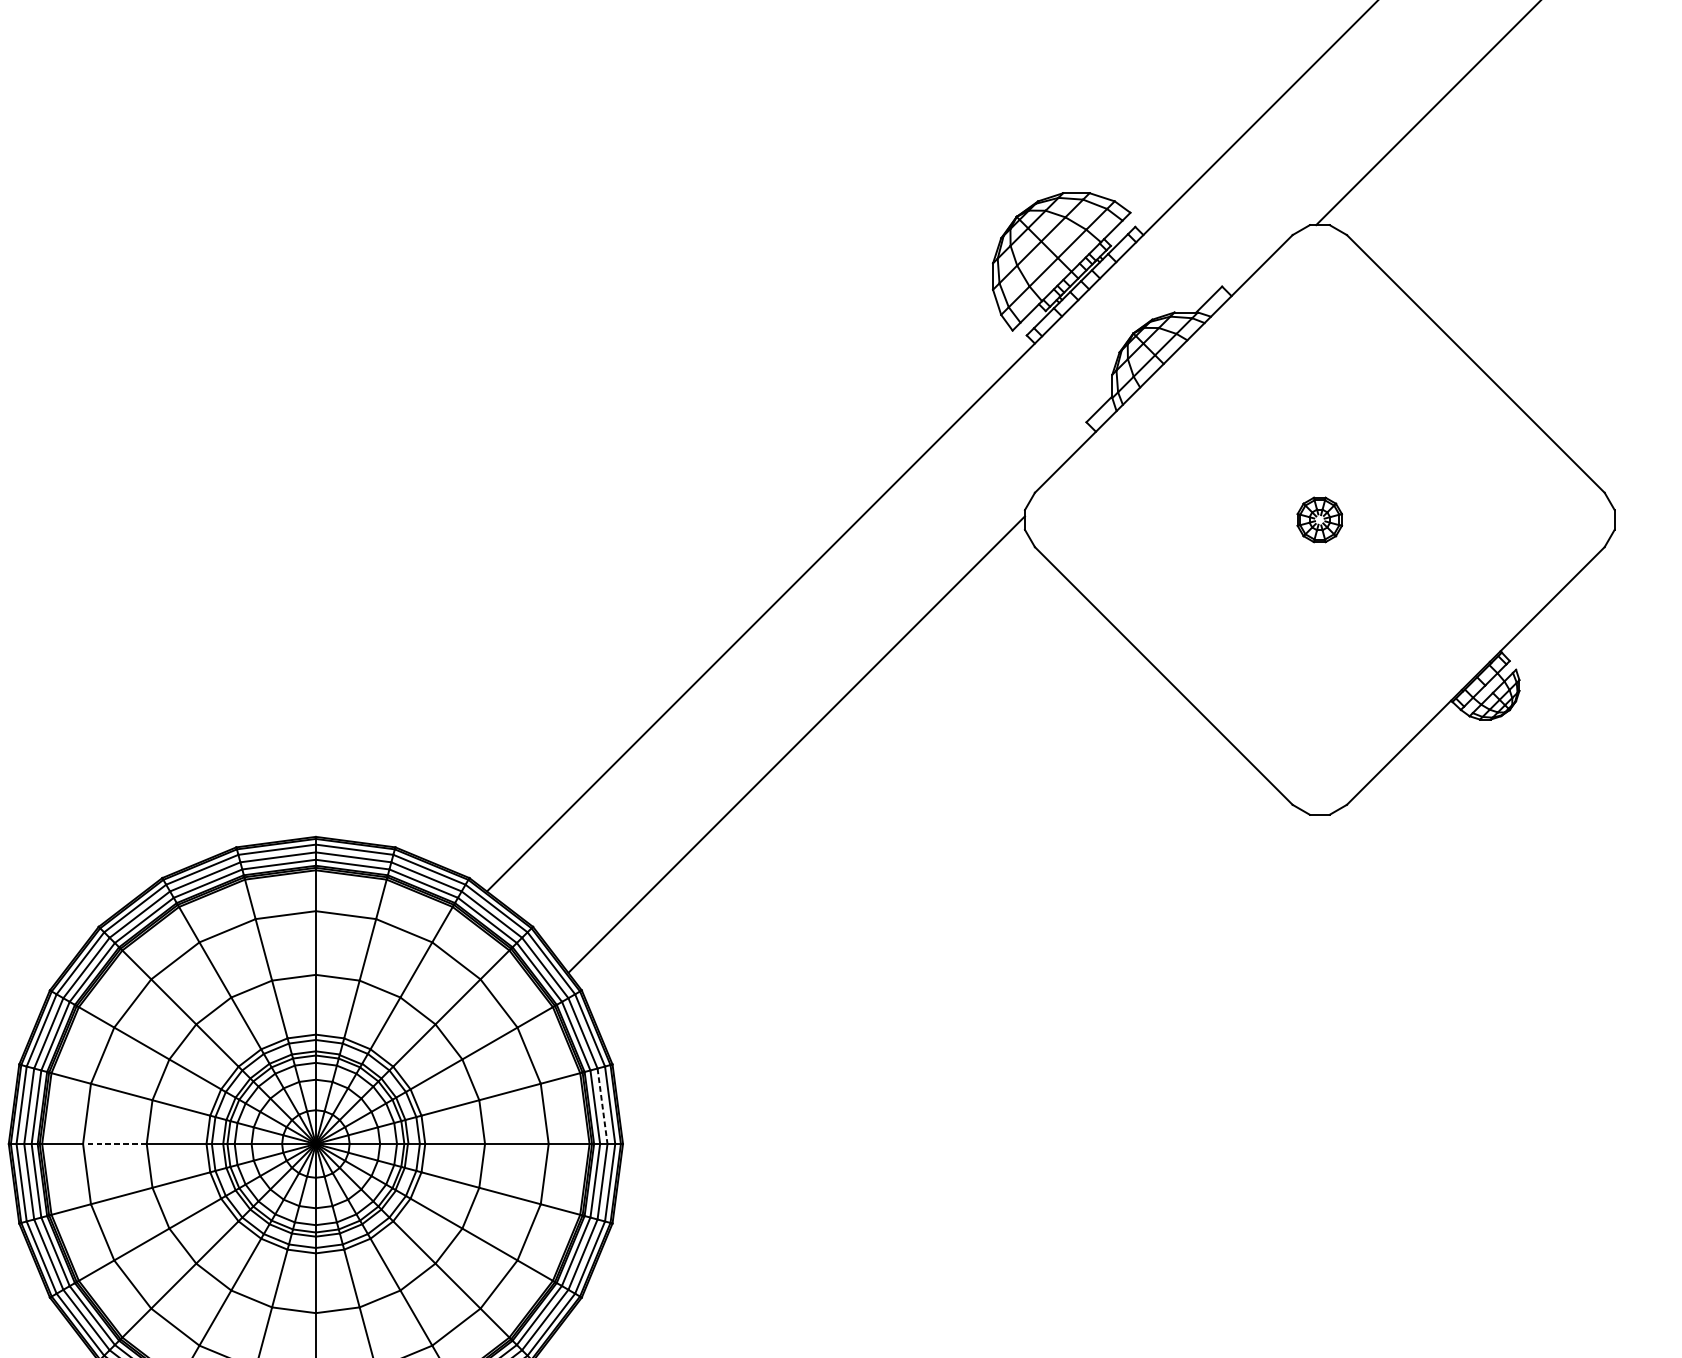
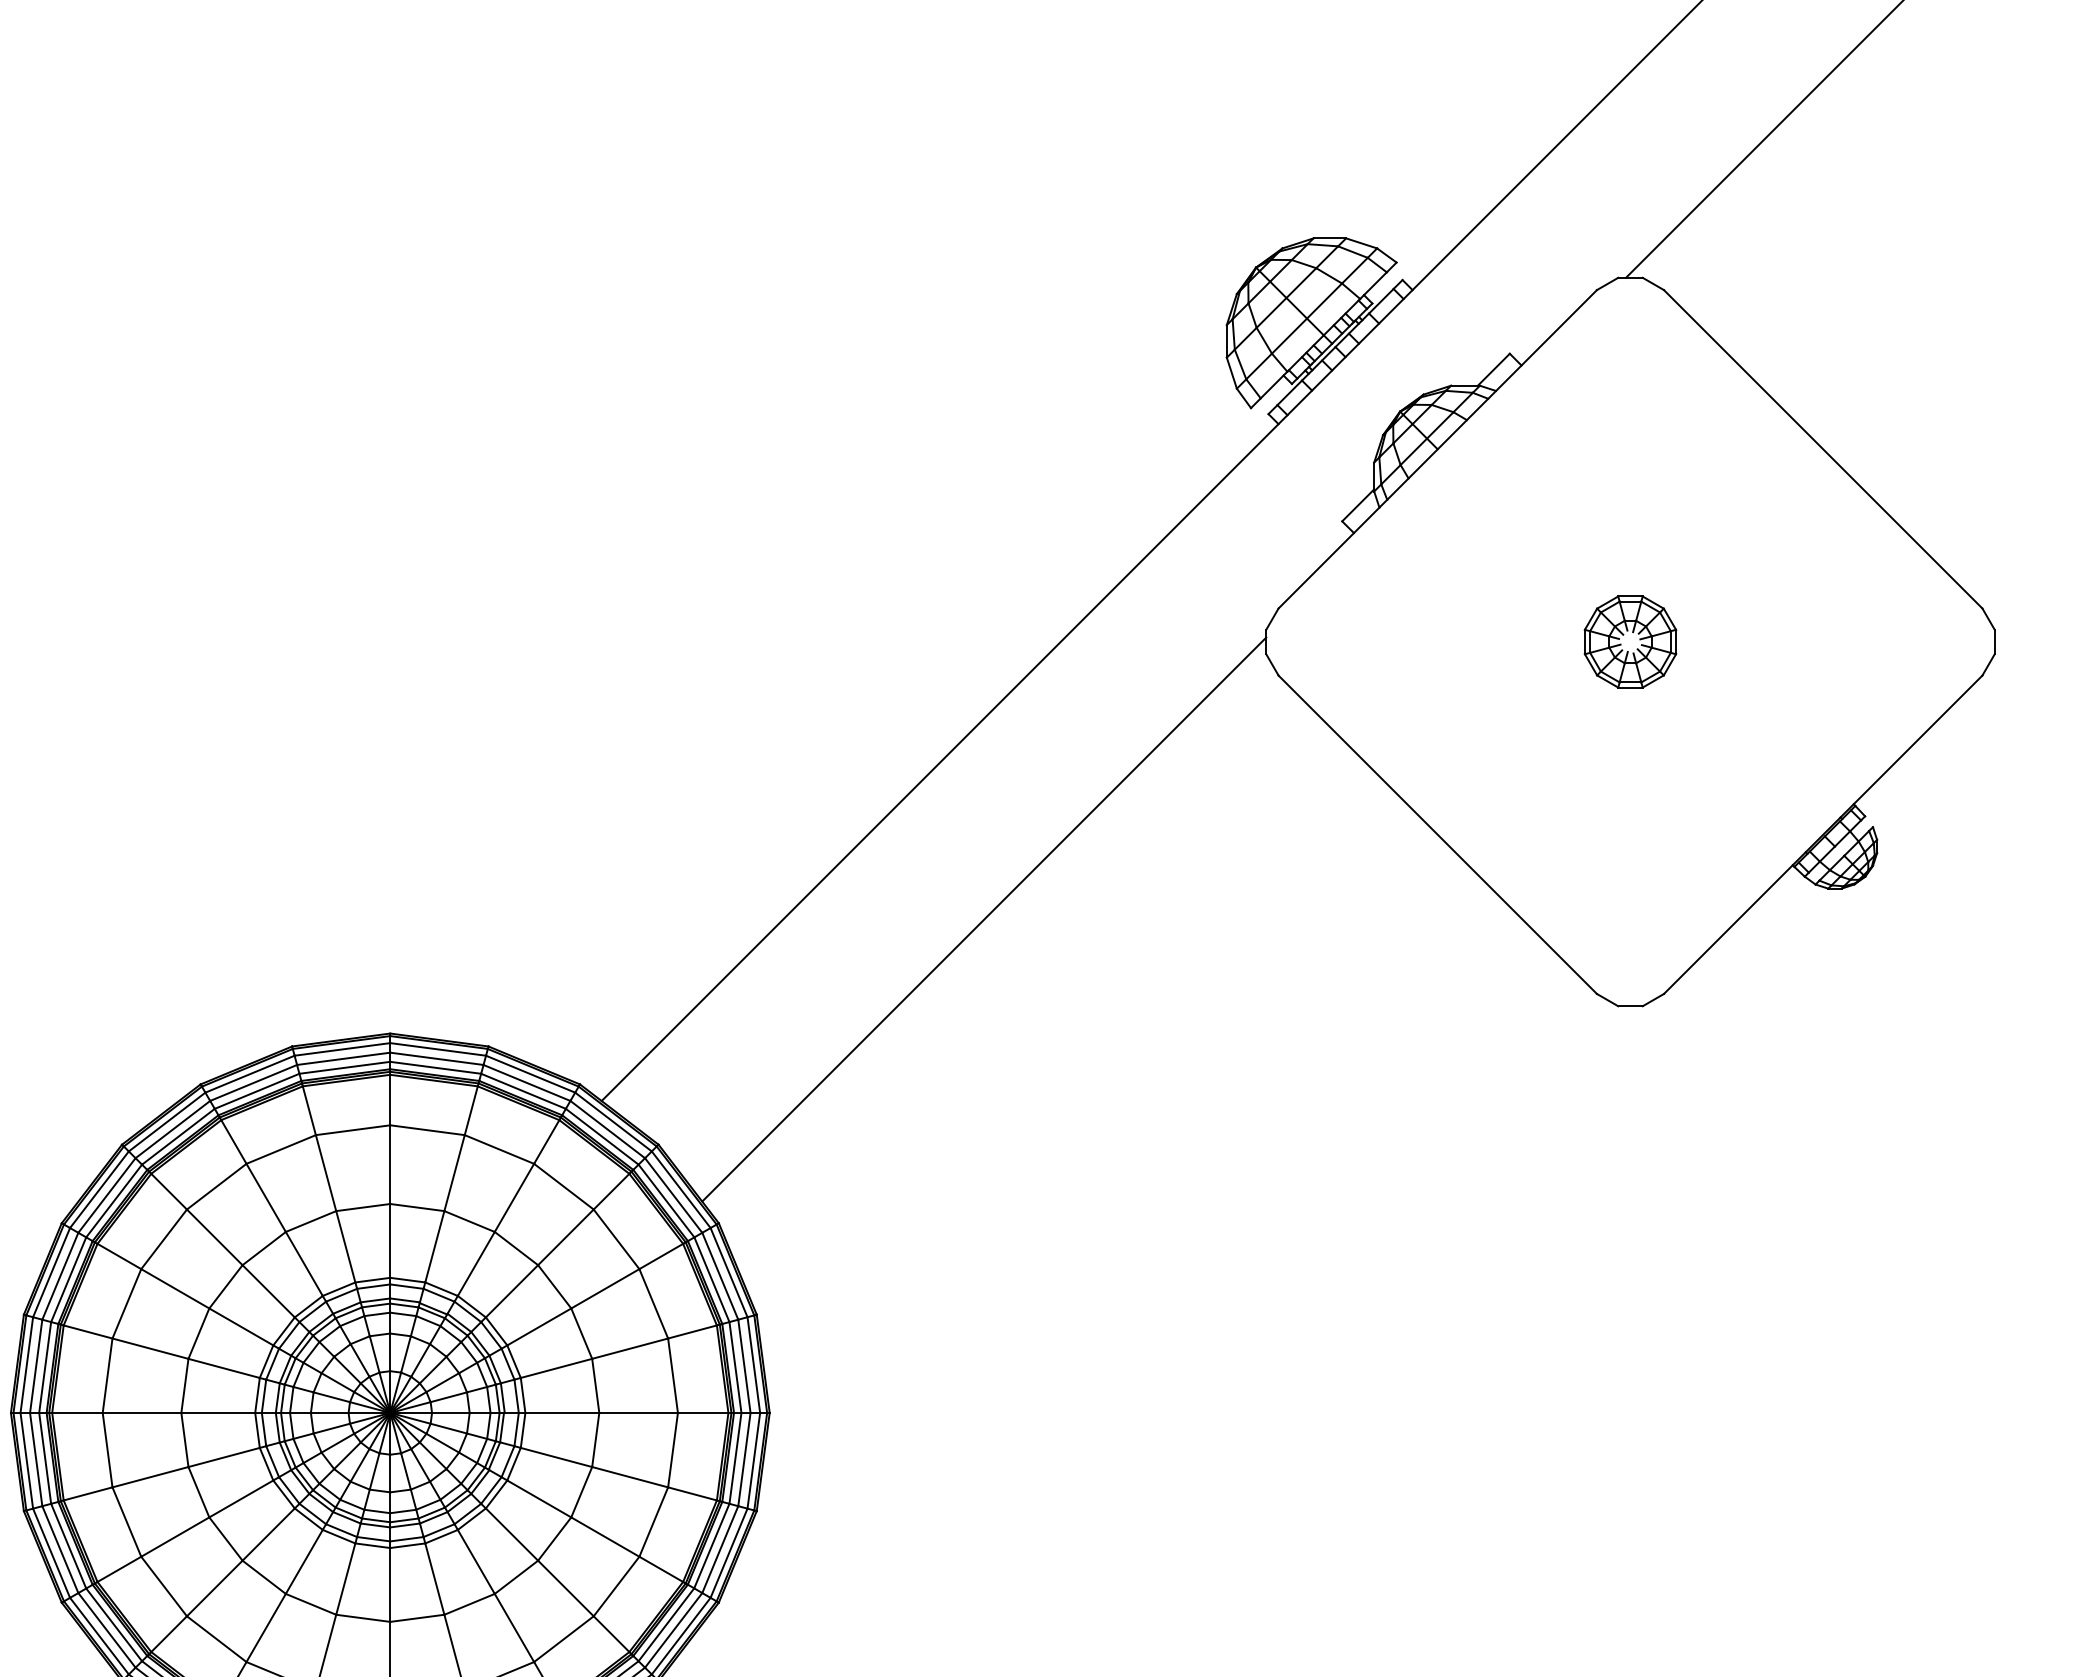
part: (1319, 519) -> (1630, 641), size x1.67
line: (602, 1106) -> (744, 1366), dashed -> solid
line: (114, 1143) -> (141, 1412), dashed -> solid

